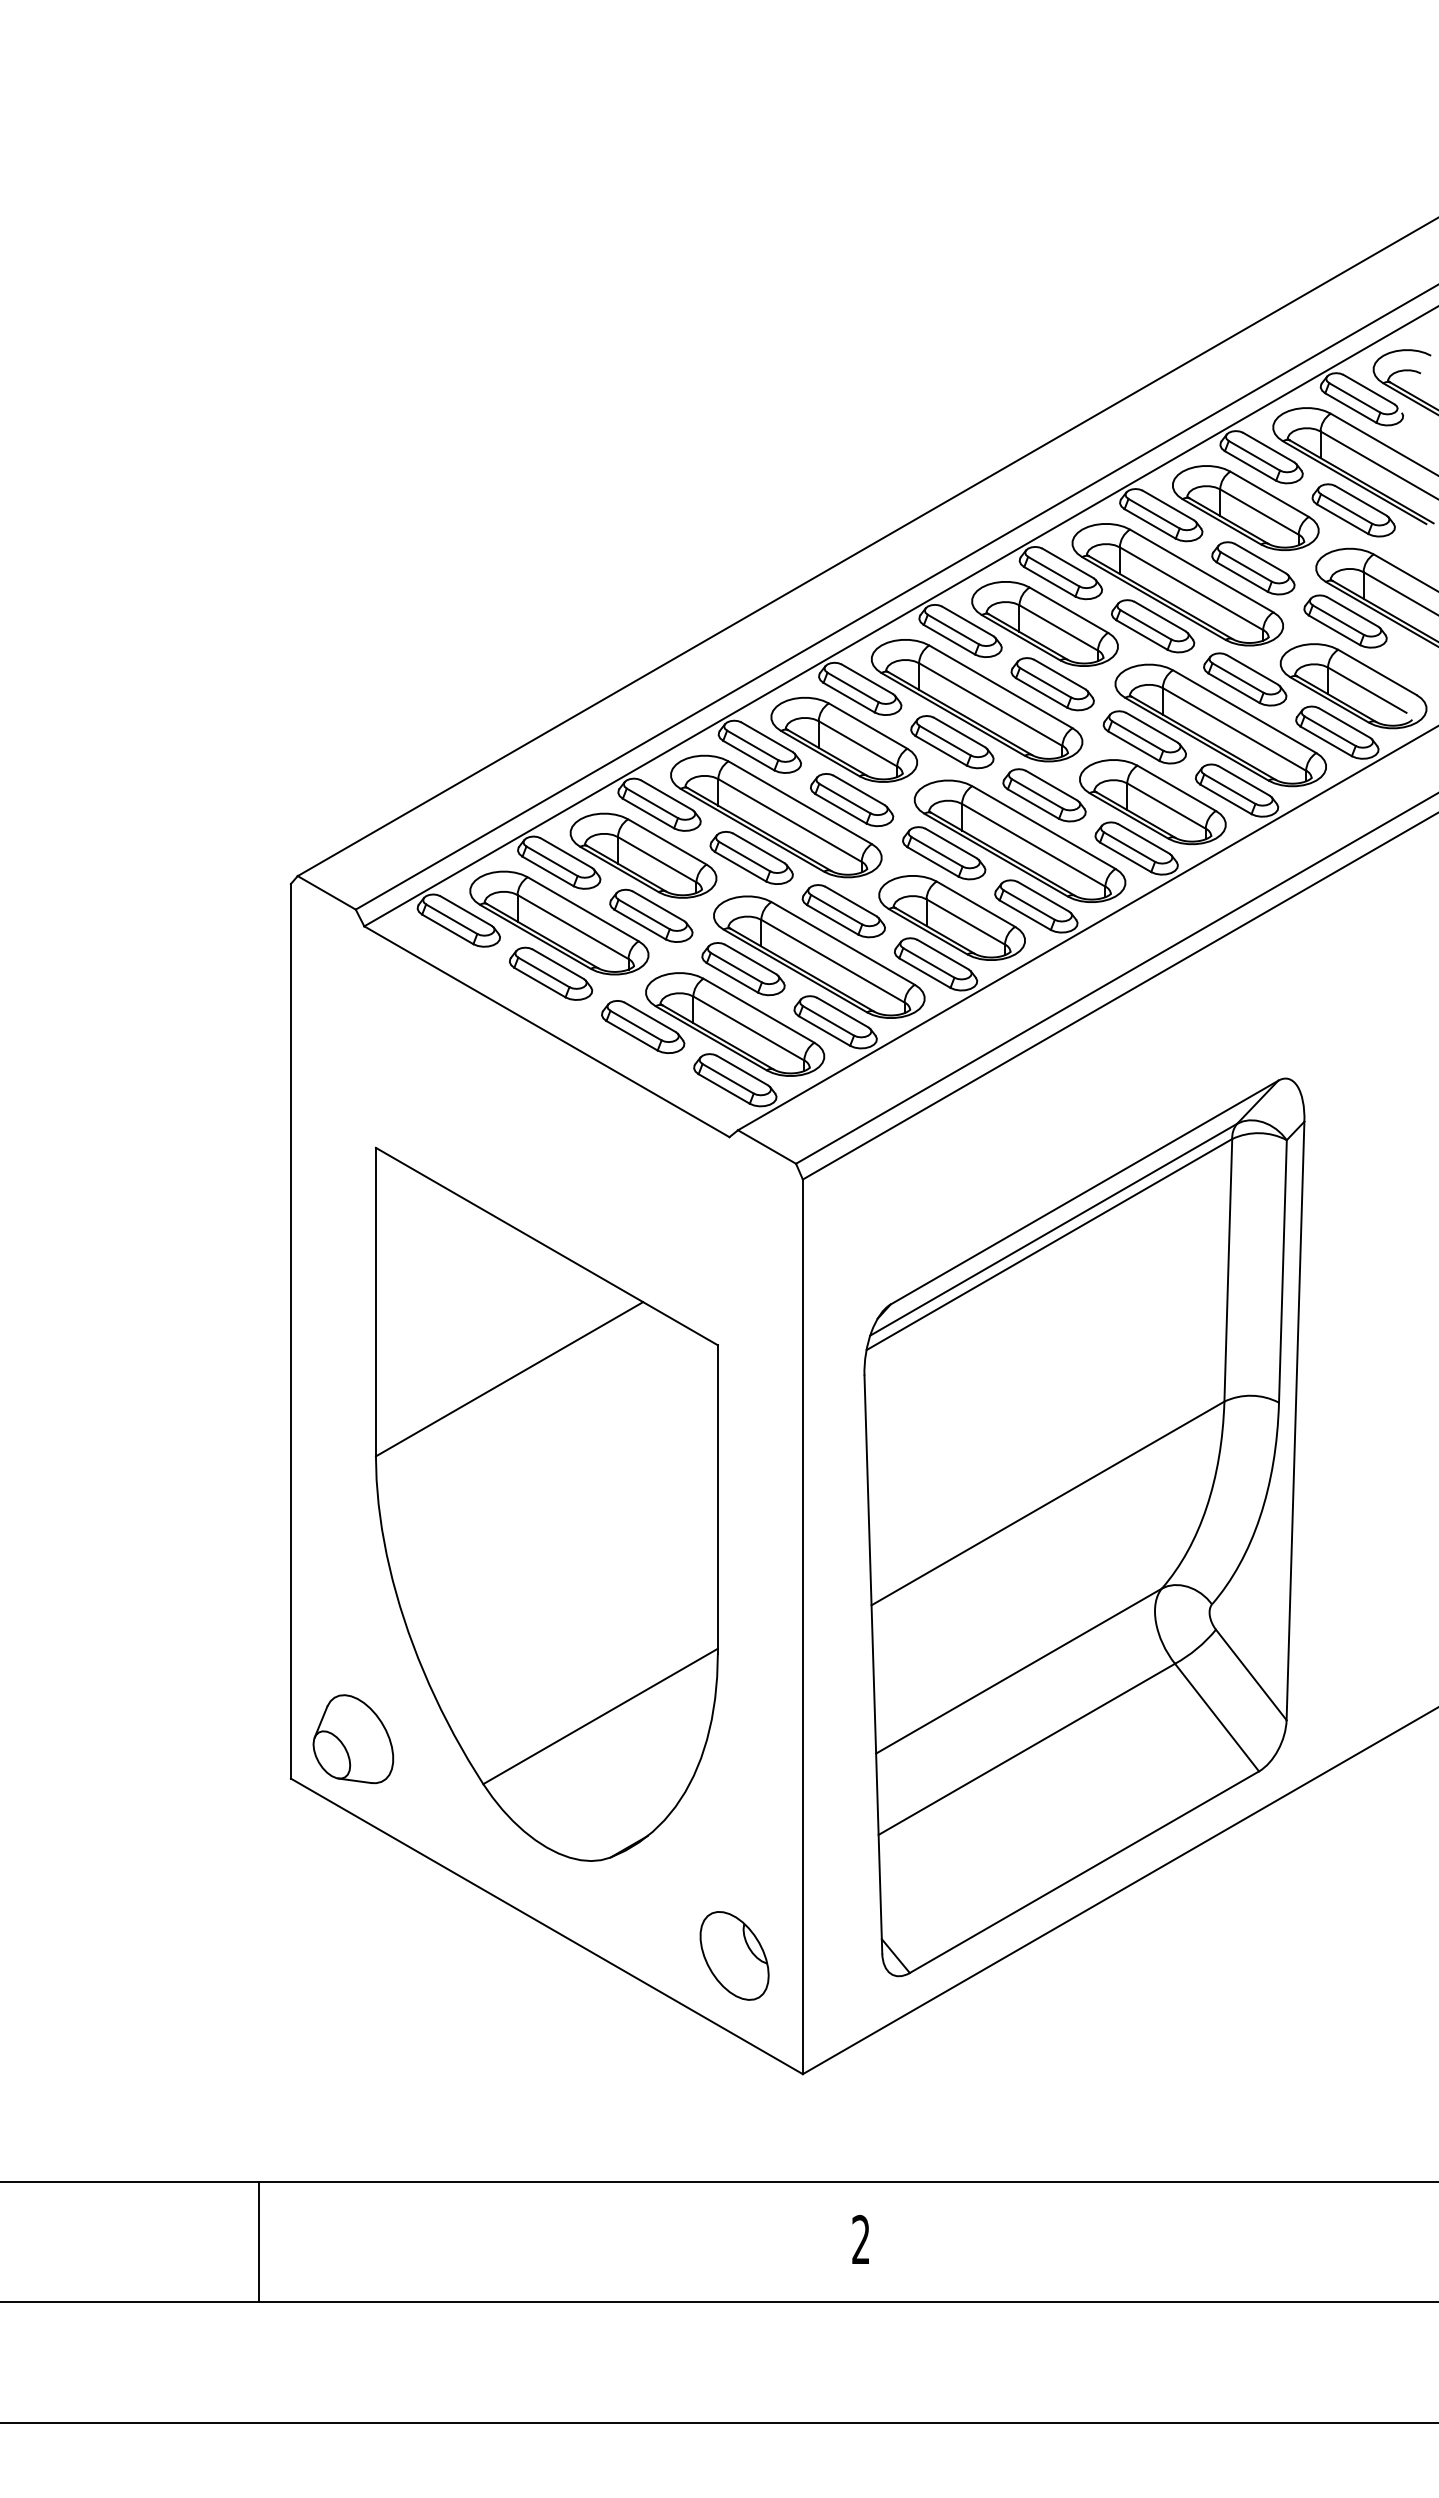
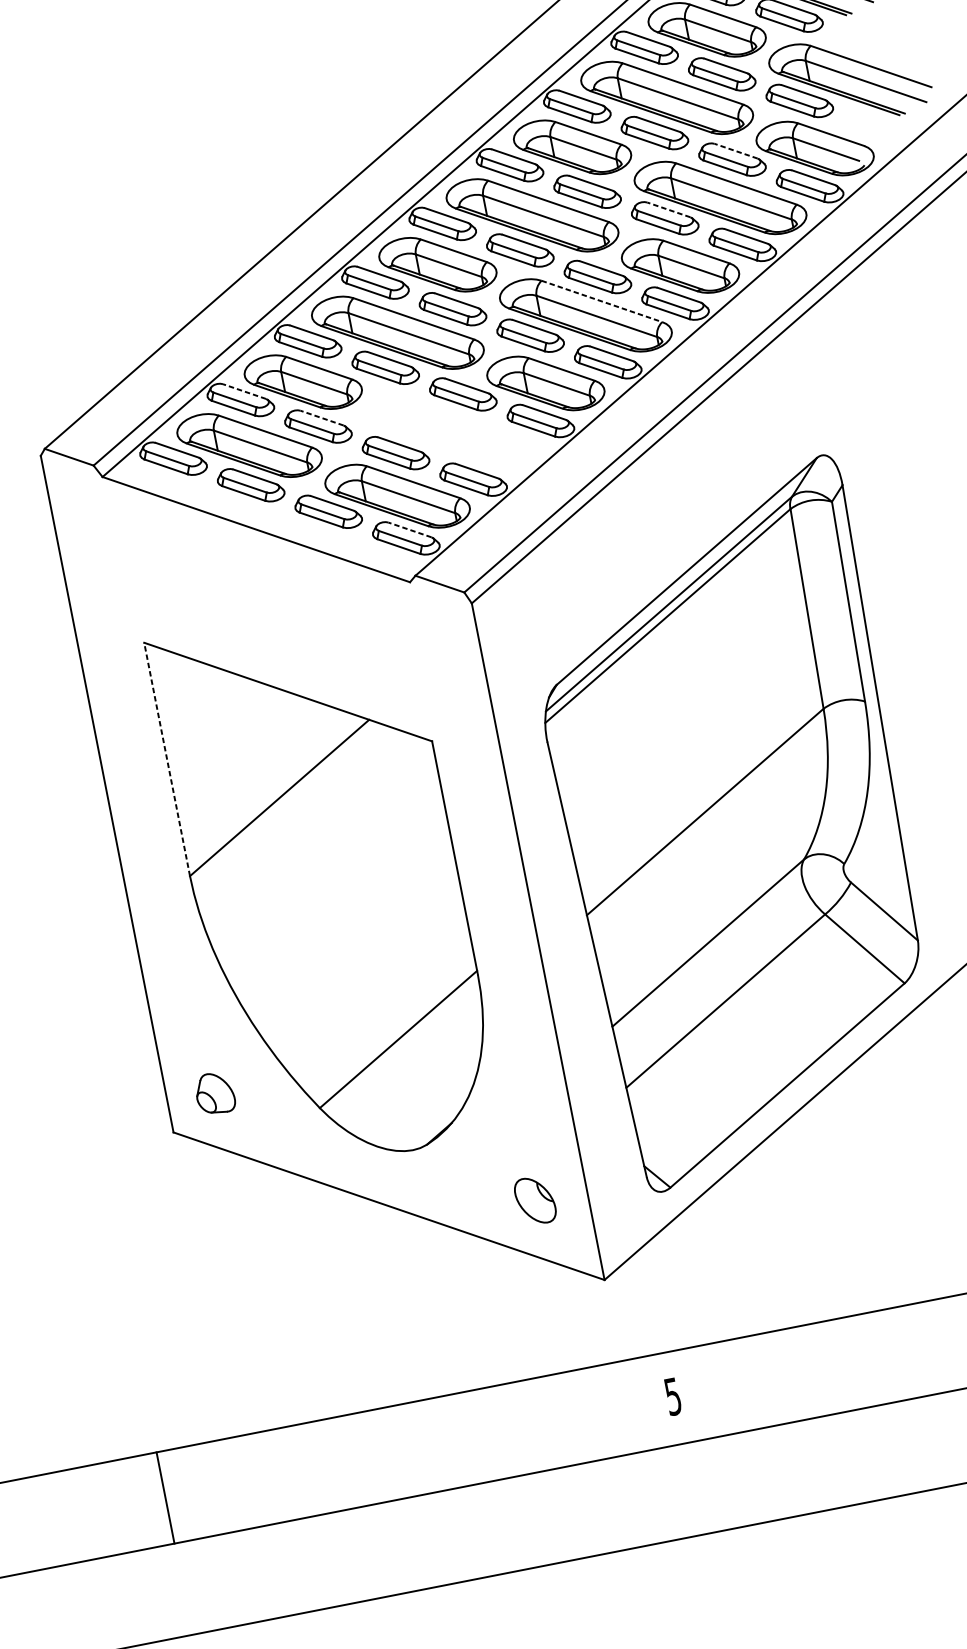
line: (1252, 669) -> (736, 150), solid -> dashed
line: (1152, 727) -> (669, 209), solid -> dashed
line: (1043, 827) -> (601, 301), solid -> dashed
line: (566, 853) -> (244, 391), solid -> dashed
line: (658, 906) -> (322, 418), solid -> dashed
part: (819, 956) -> (451, 432), removed
line: (742, 1070) -> (409, 529), solid -> dashed
line: (375, 1301) -> (166, 759), solid -> dashed
part: (353, 1739) -> (215, 1093), size x0.6
part: (734, 1955) -> (535, 1200), size x0.7
text: (860, 2239) -> (672, 1396), 2 -> 5
line: (259, 2241) -> (165, 1497), moved

